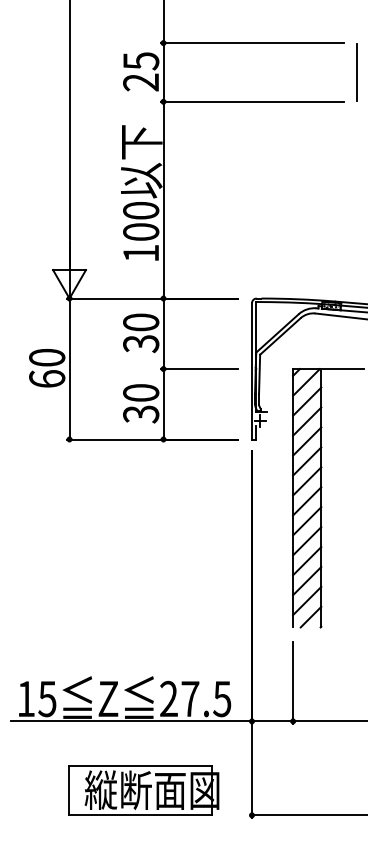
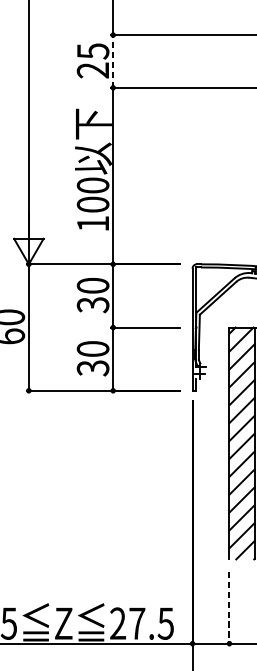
line: (163, 71) -> (113, 60), solid -> dashed
line: (293, 683) -> (229, 609), solid -> dashed

